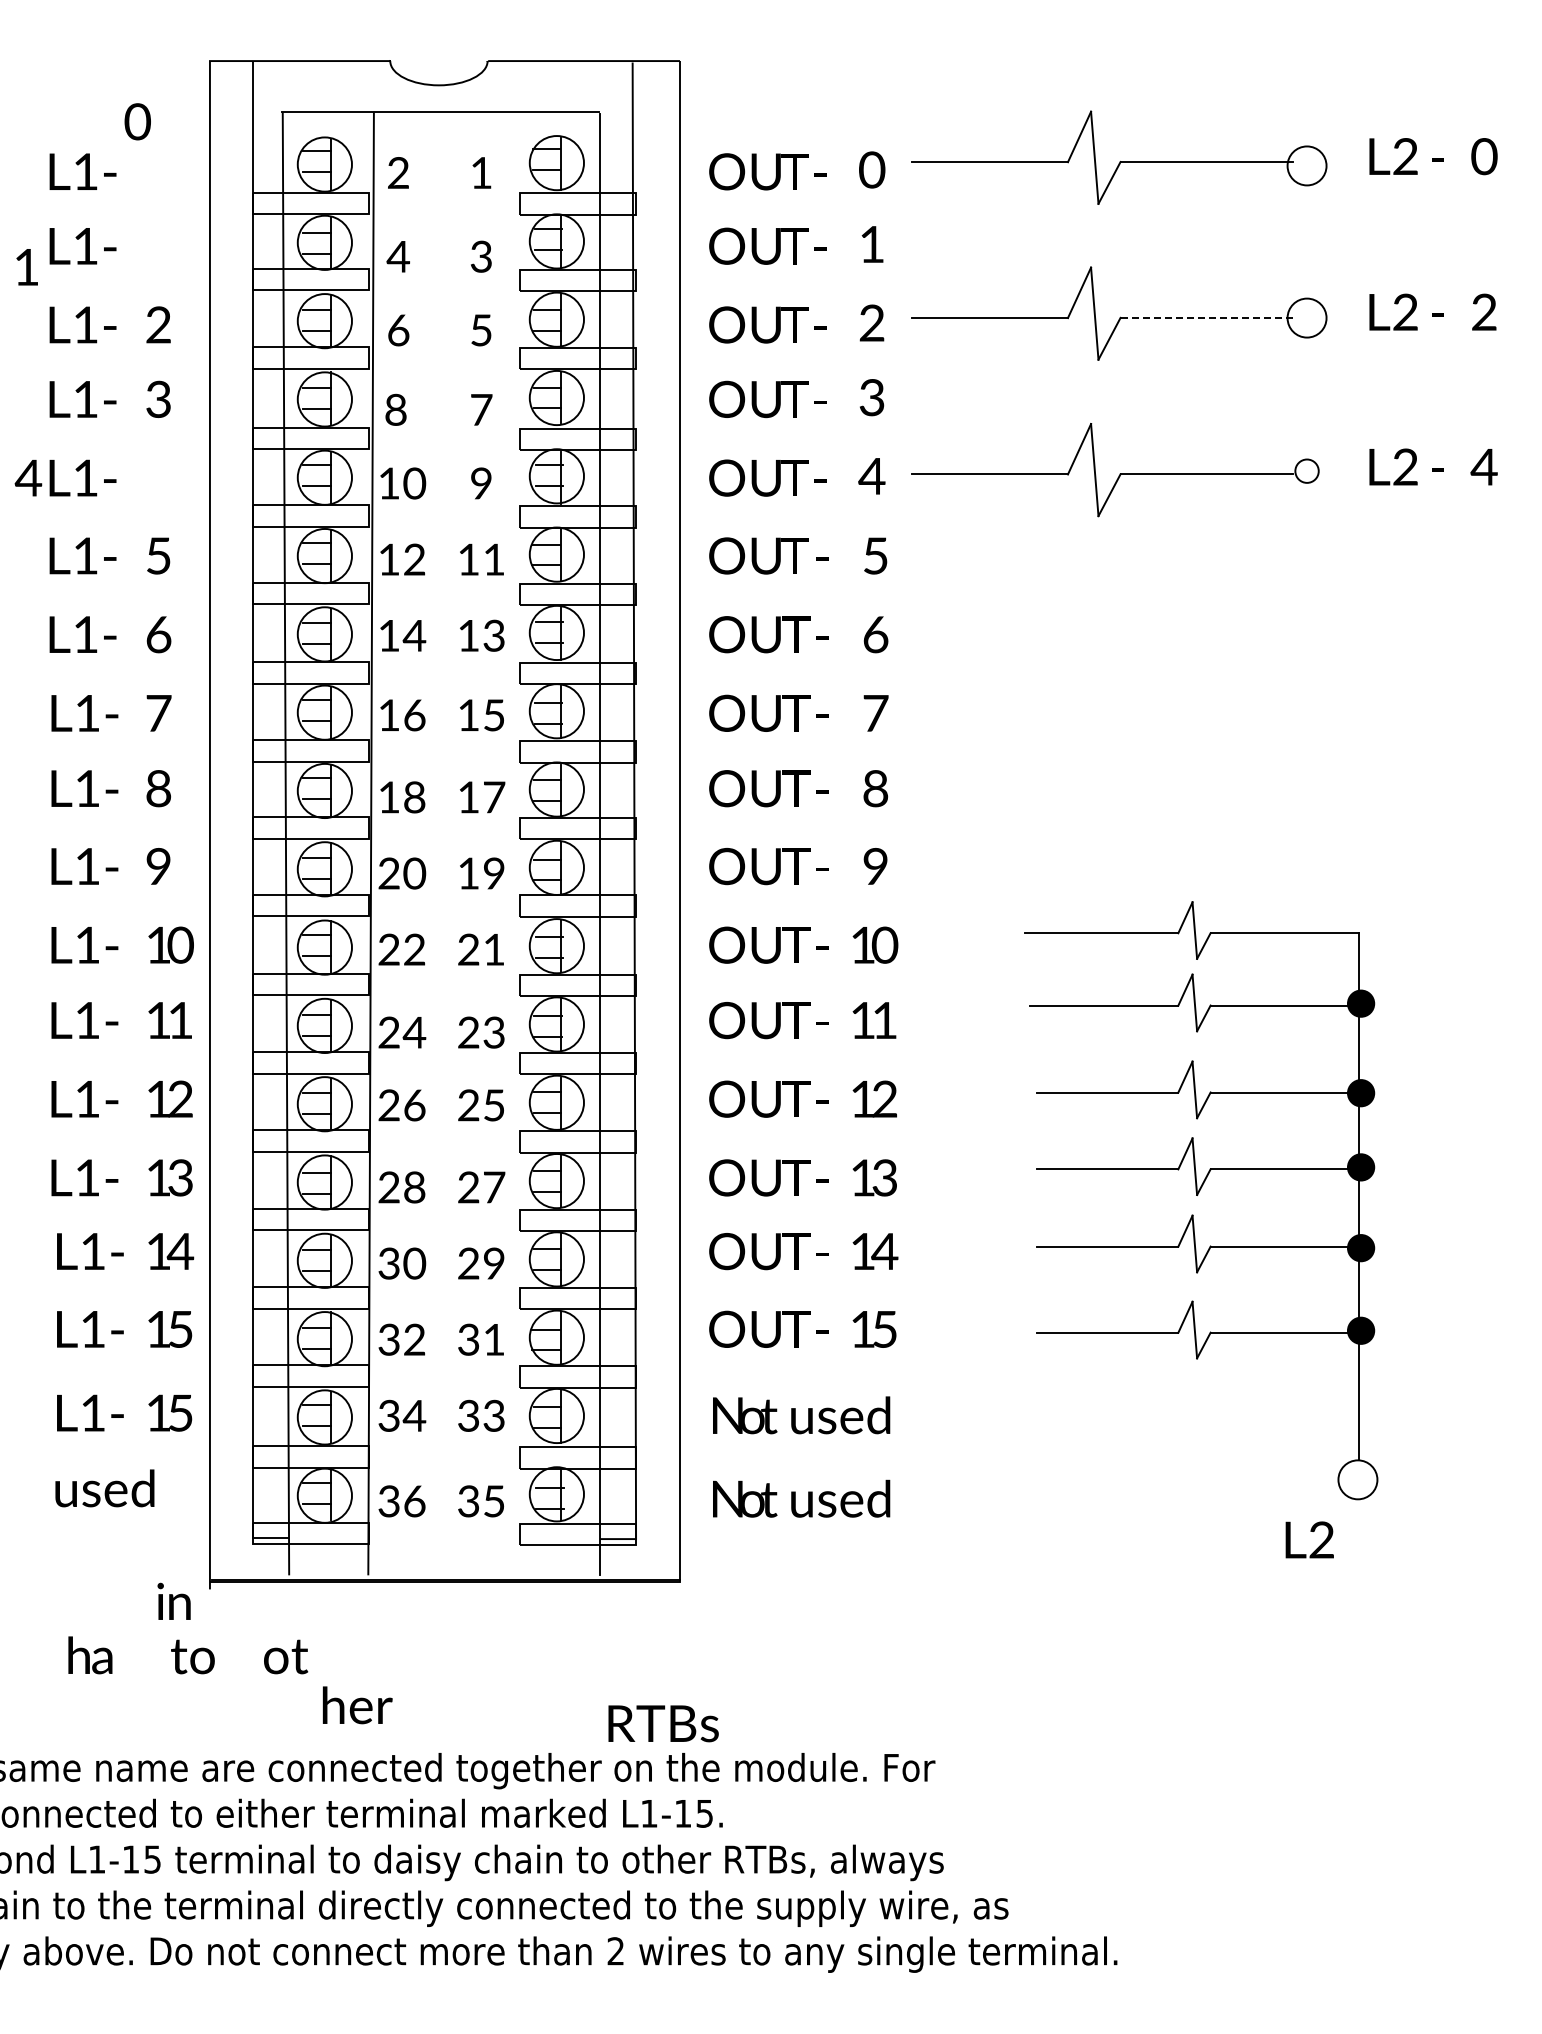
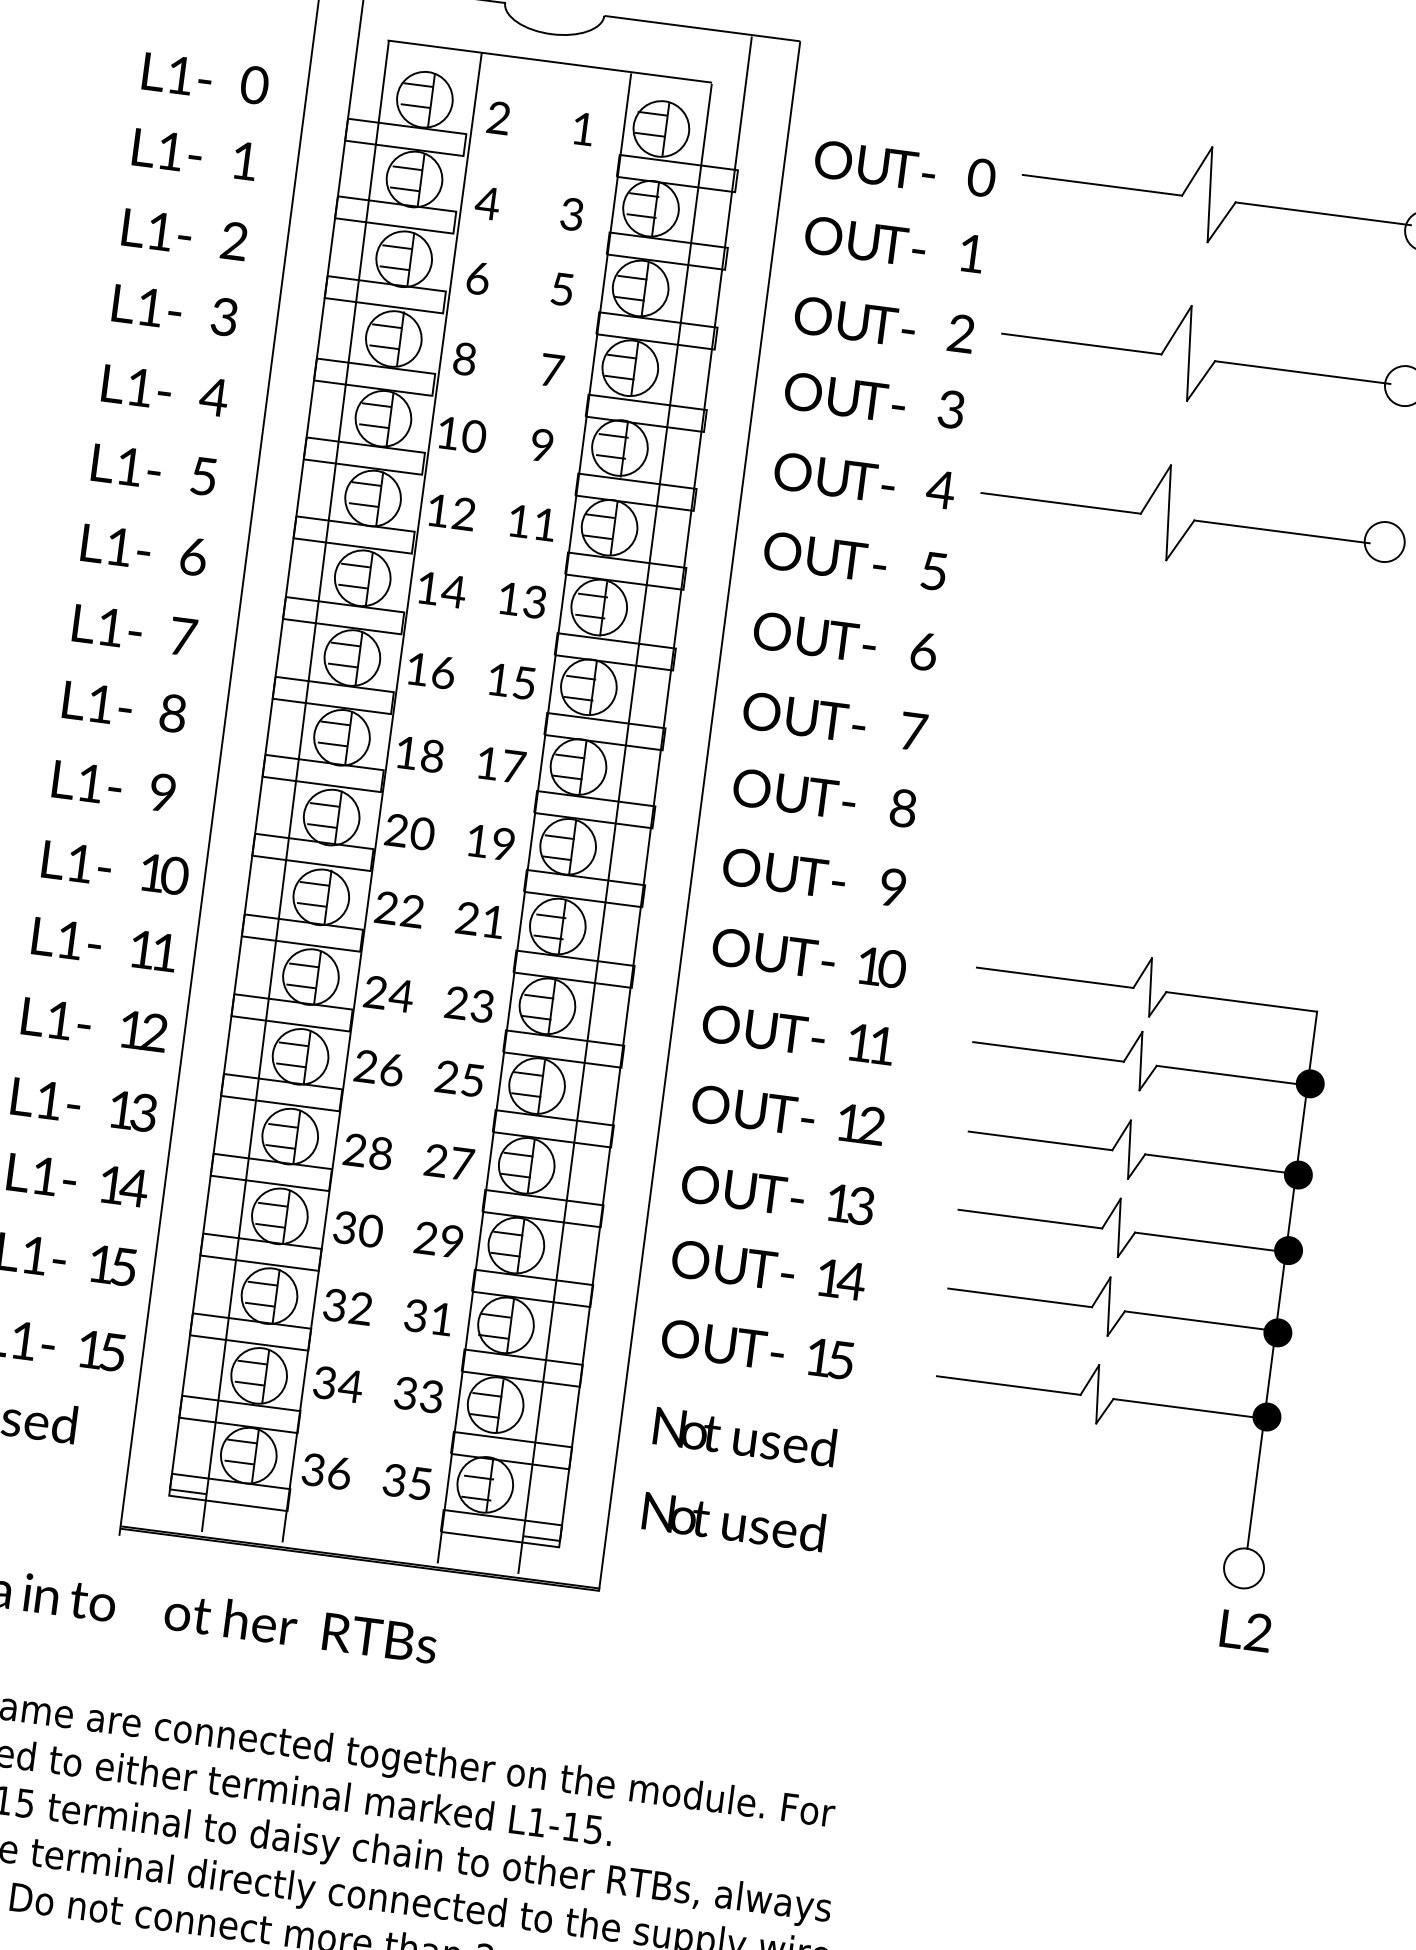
text: (137, 121) -> (254, 84), moved
text: (26, 267) -> (244, 161), moved
line: (1207, 317) -> (1303, 372), dashed -> solid
circle: (1306, 470) -> (1384, 541), size x1.67
text: (28, 478) -> (213, 397), moved
line: (520, 844) -> (534, 818), added
part: (1201, 1200) -> (1121, 1263), moved
text: (173, 1600) -> (41, 1593), moved
text: (357, 1705) -> (260, 1622), moved
text: (663, 1723) -> (380, 1638), moved

